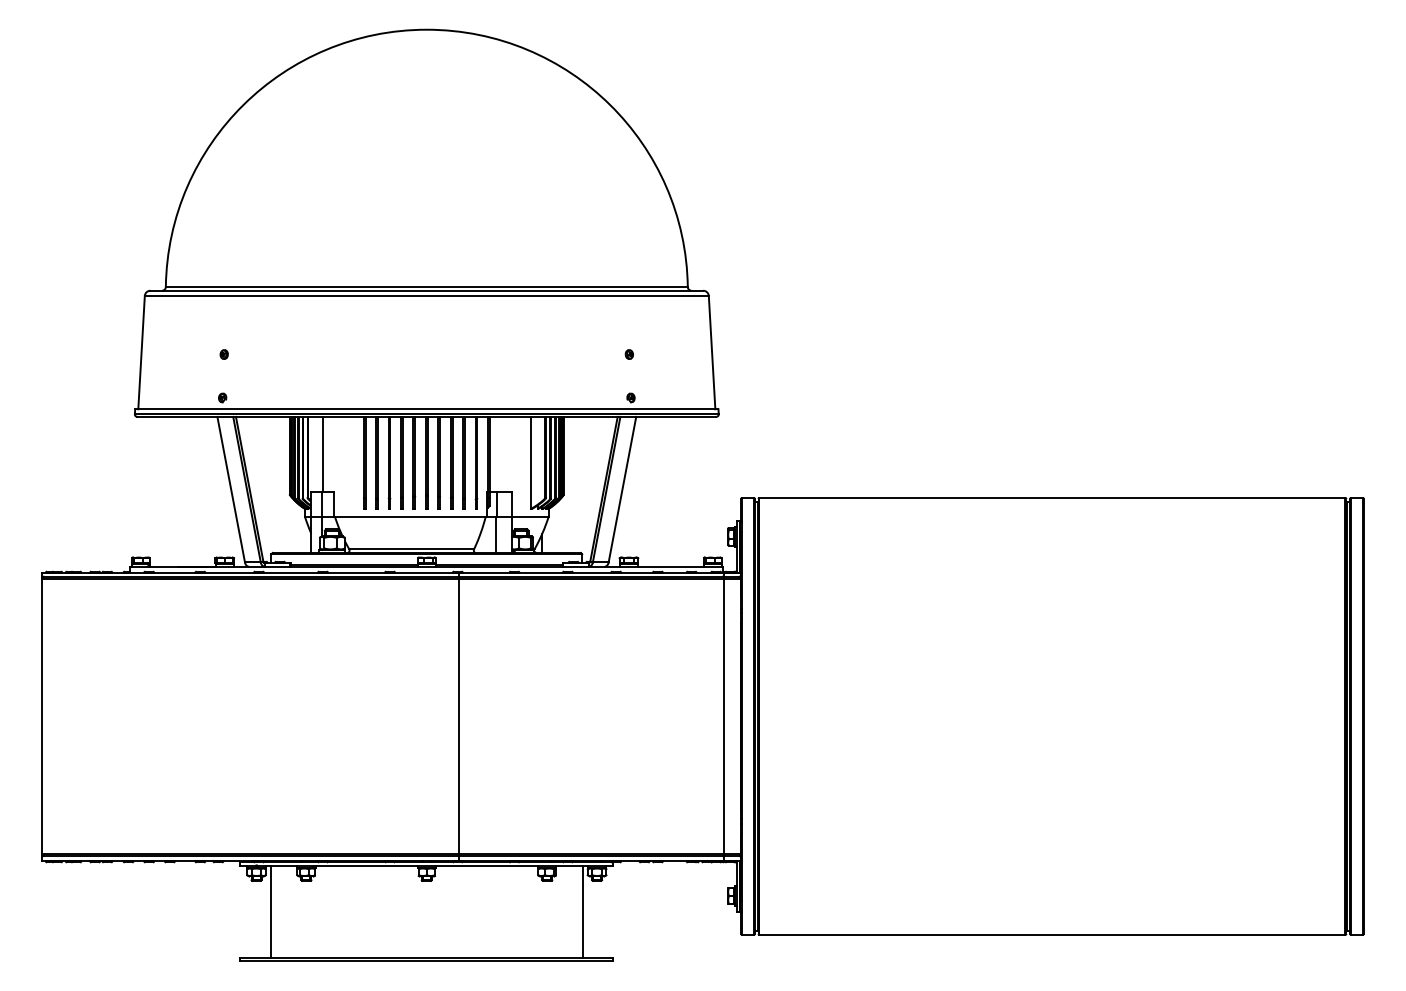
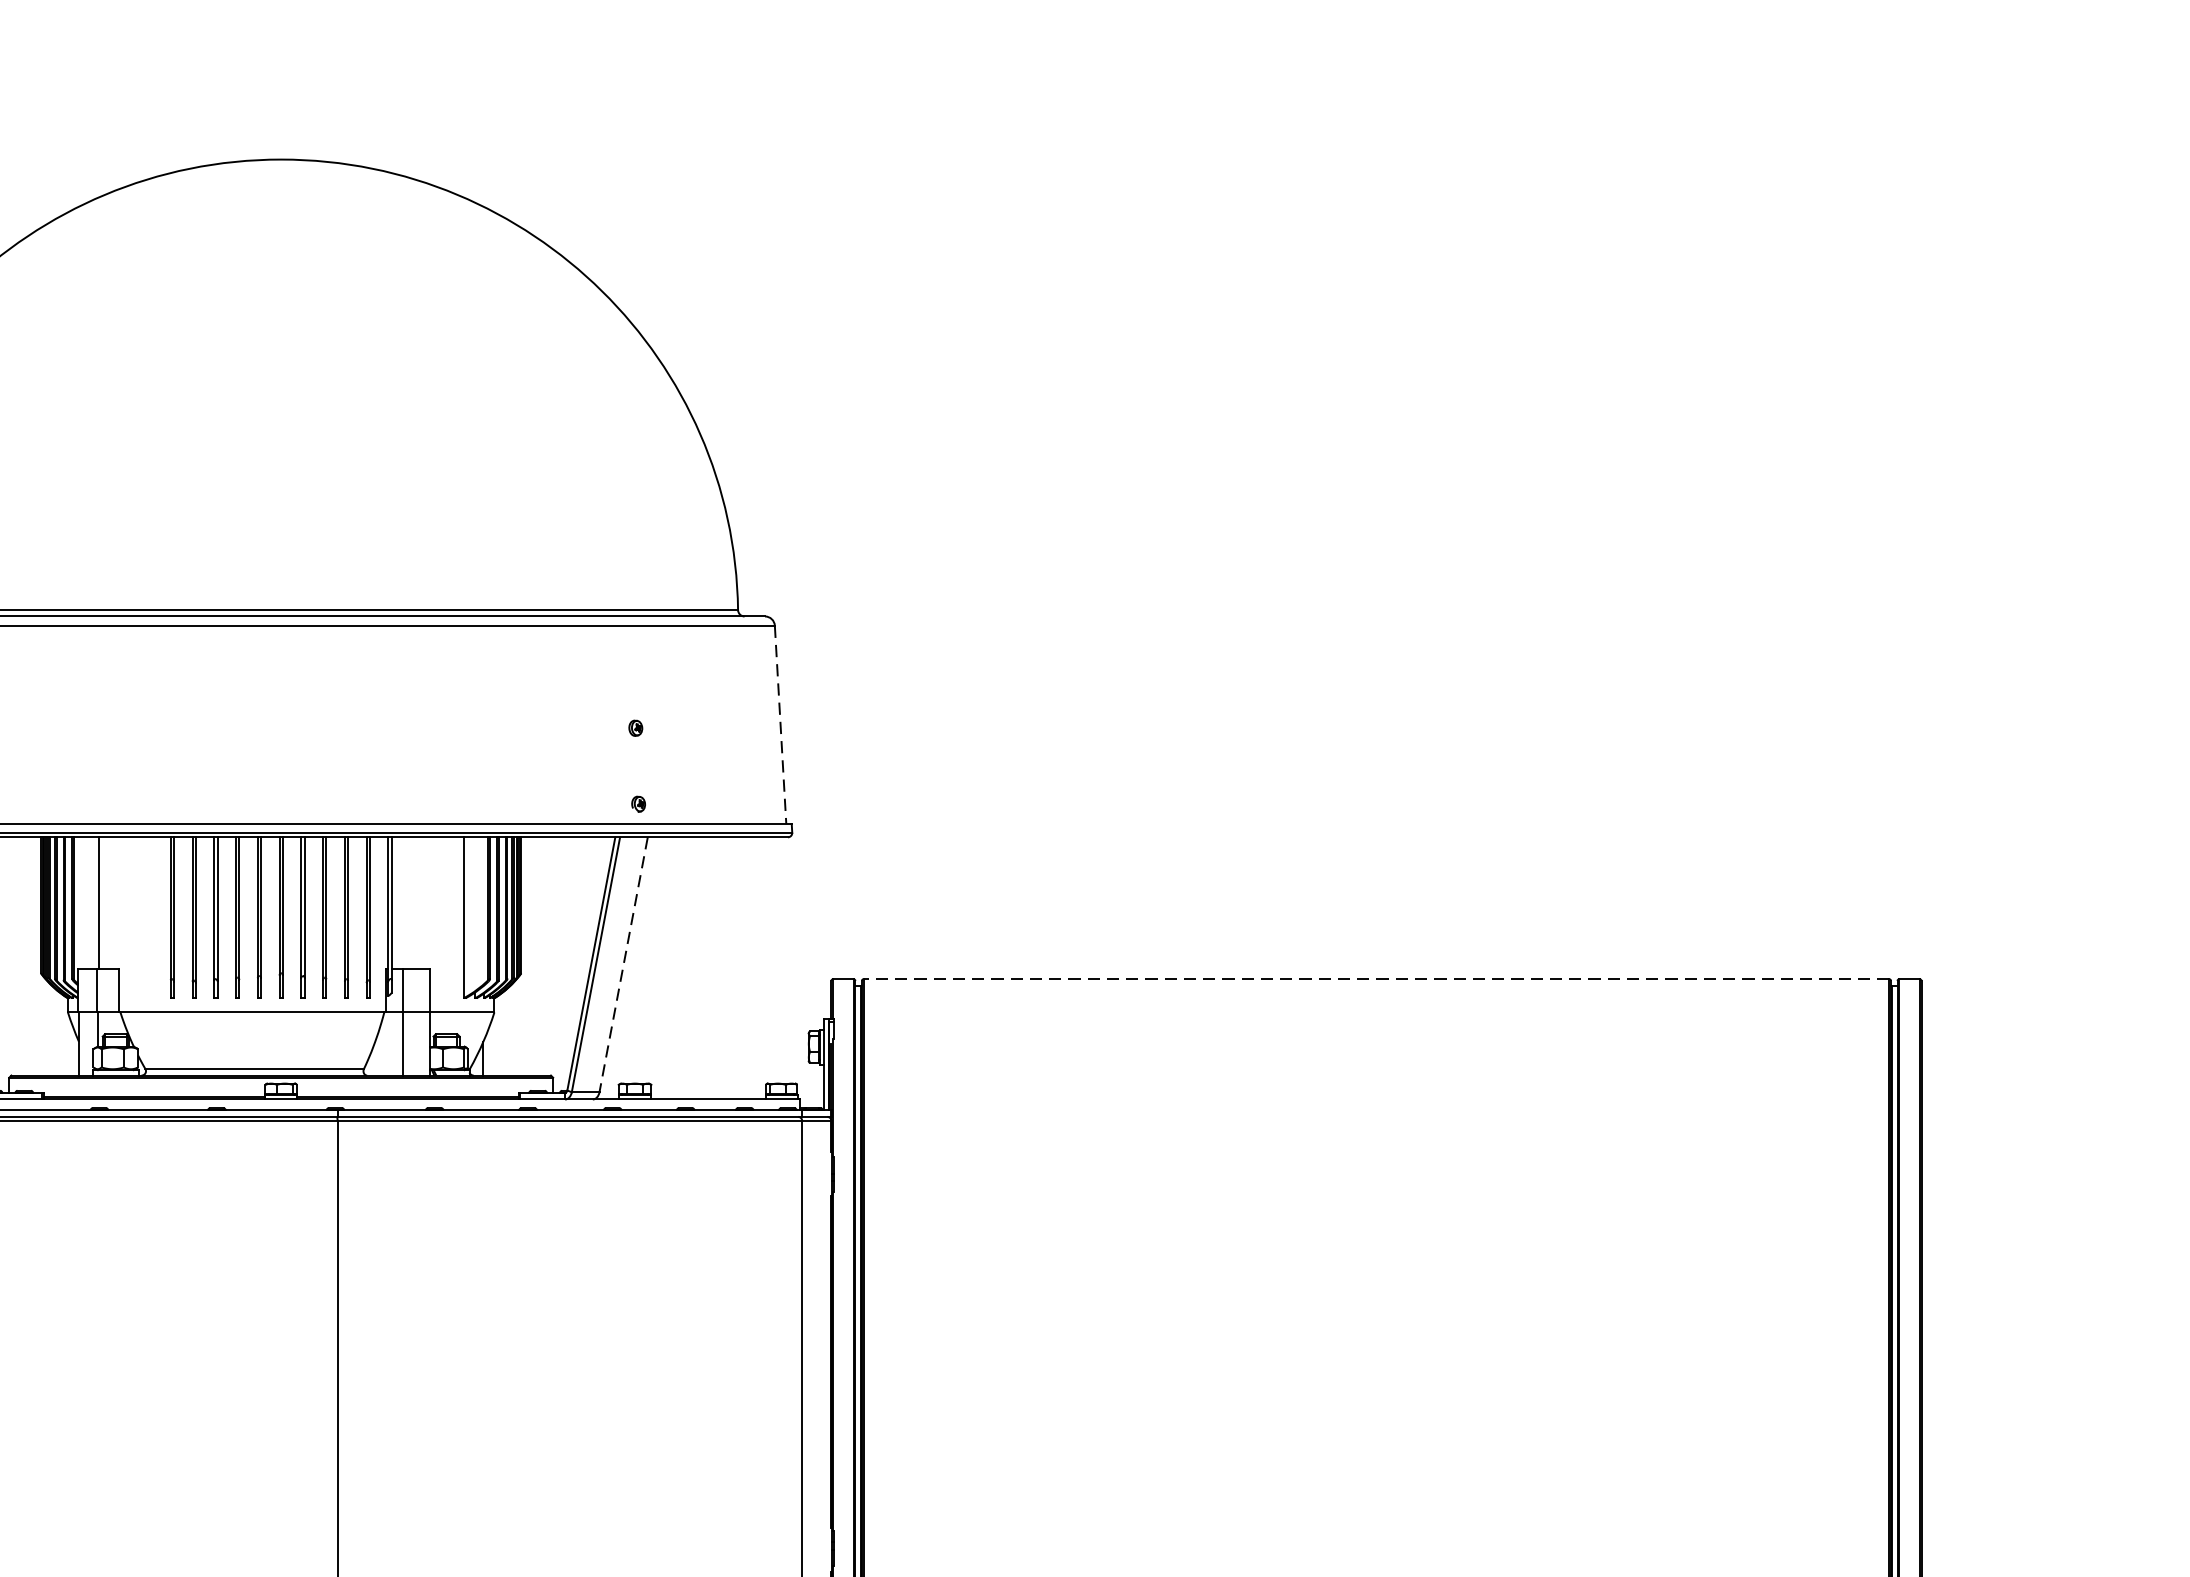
line: (712, 352) -> (781, 724), solid -> dashed
line: (622, 490) -> (623, 966), solid -> dashed
line: (1051, 497) -> (1374, 978), solid -> dashed

